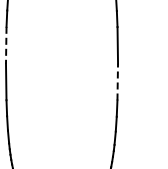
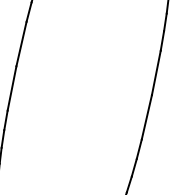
line: (6, 45) -> (21, 44), dashed -> solid
line: (117, 81) -> (146, 116), dashed -> solid

